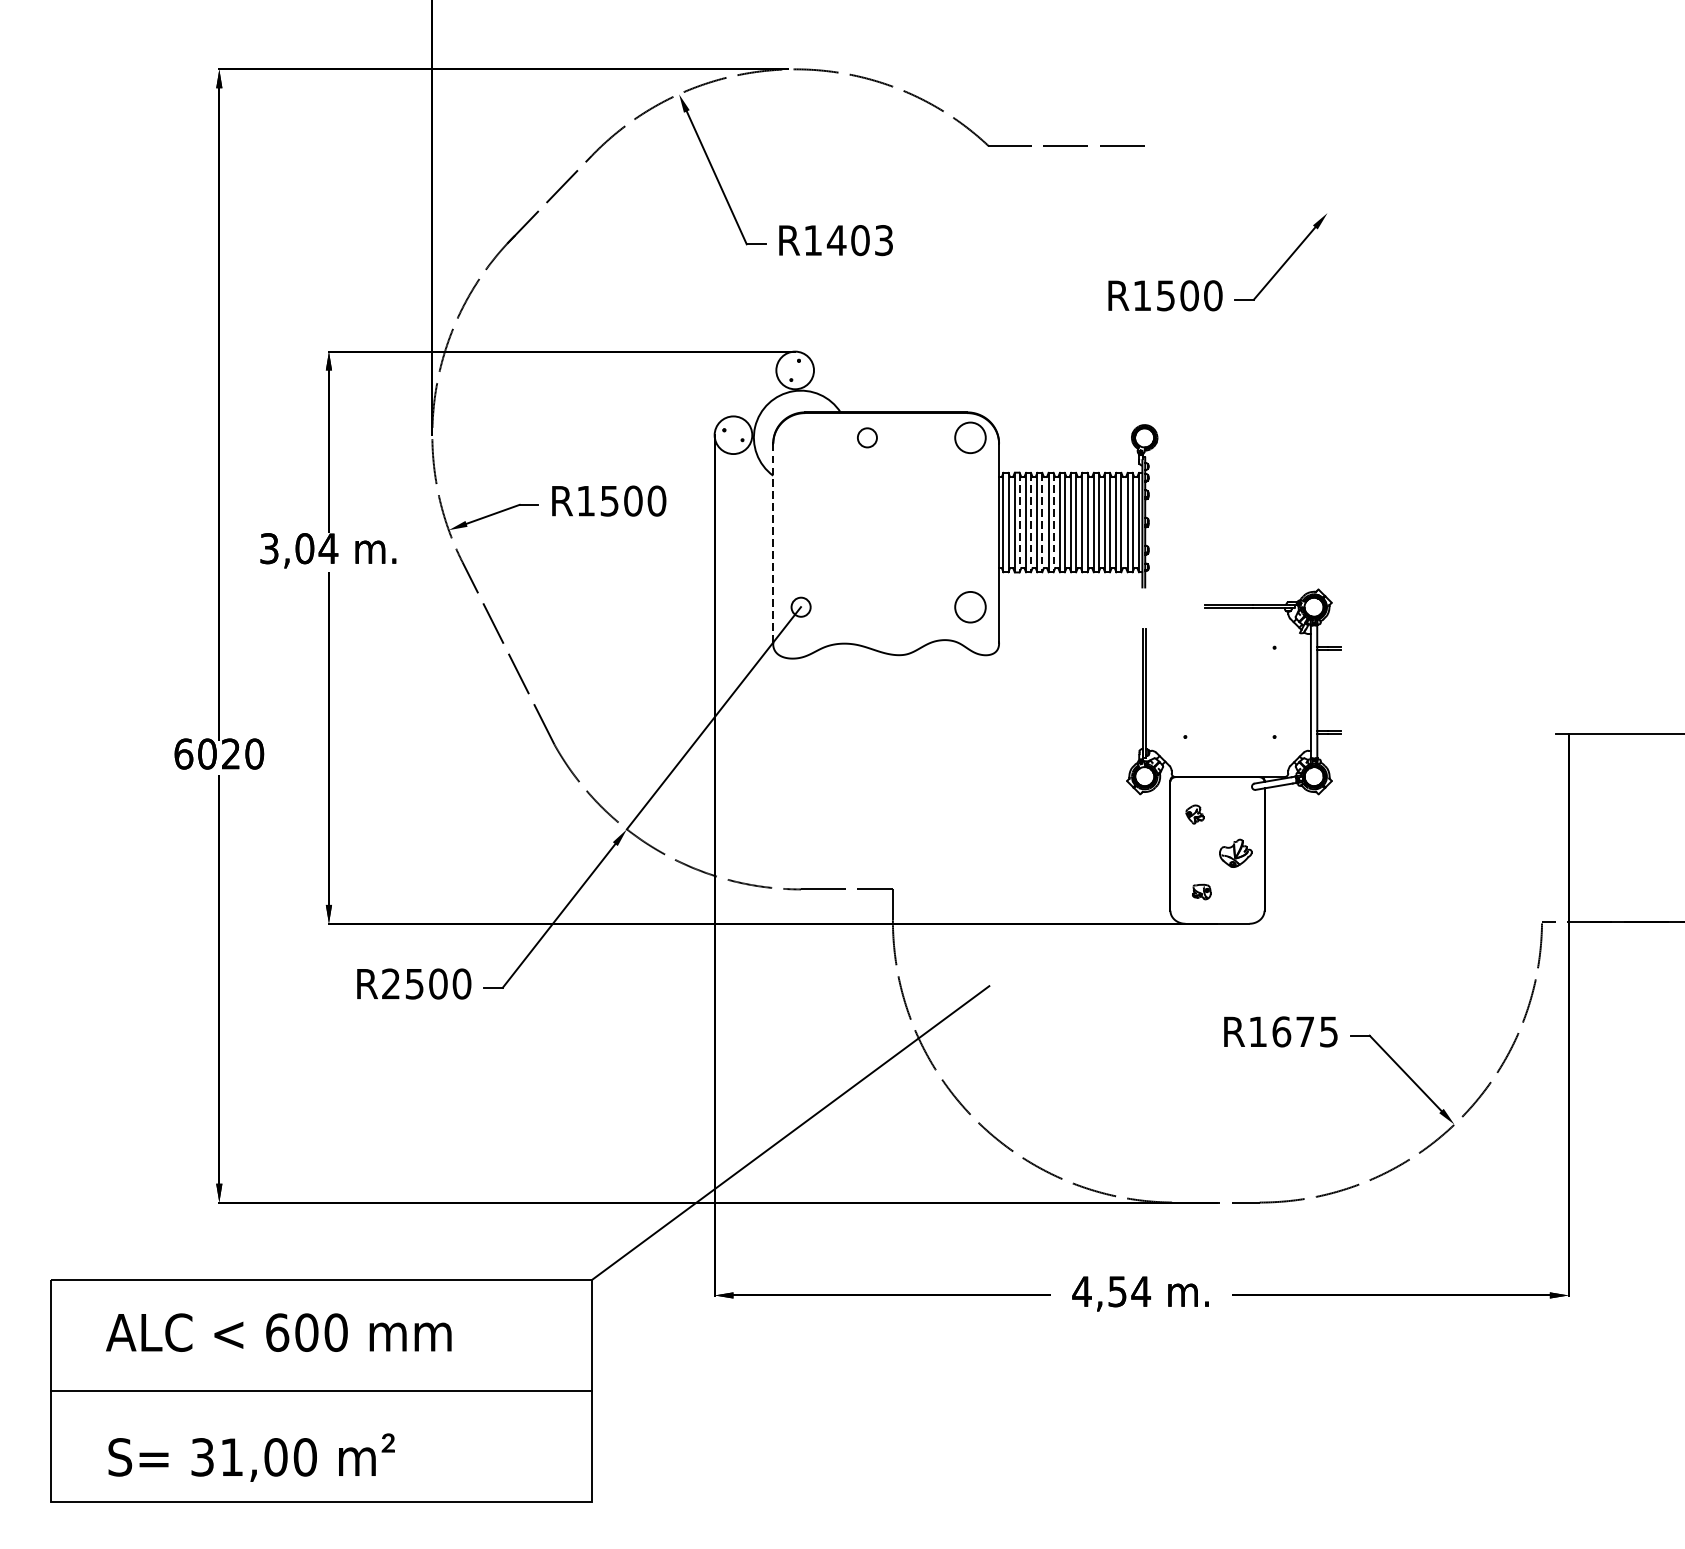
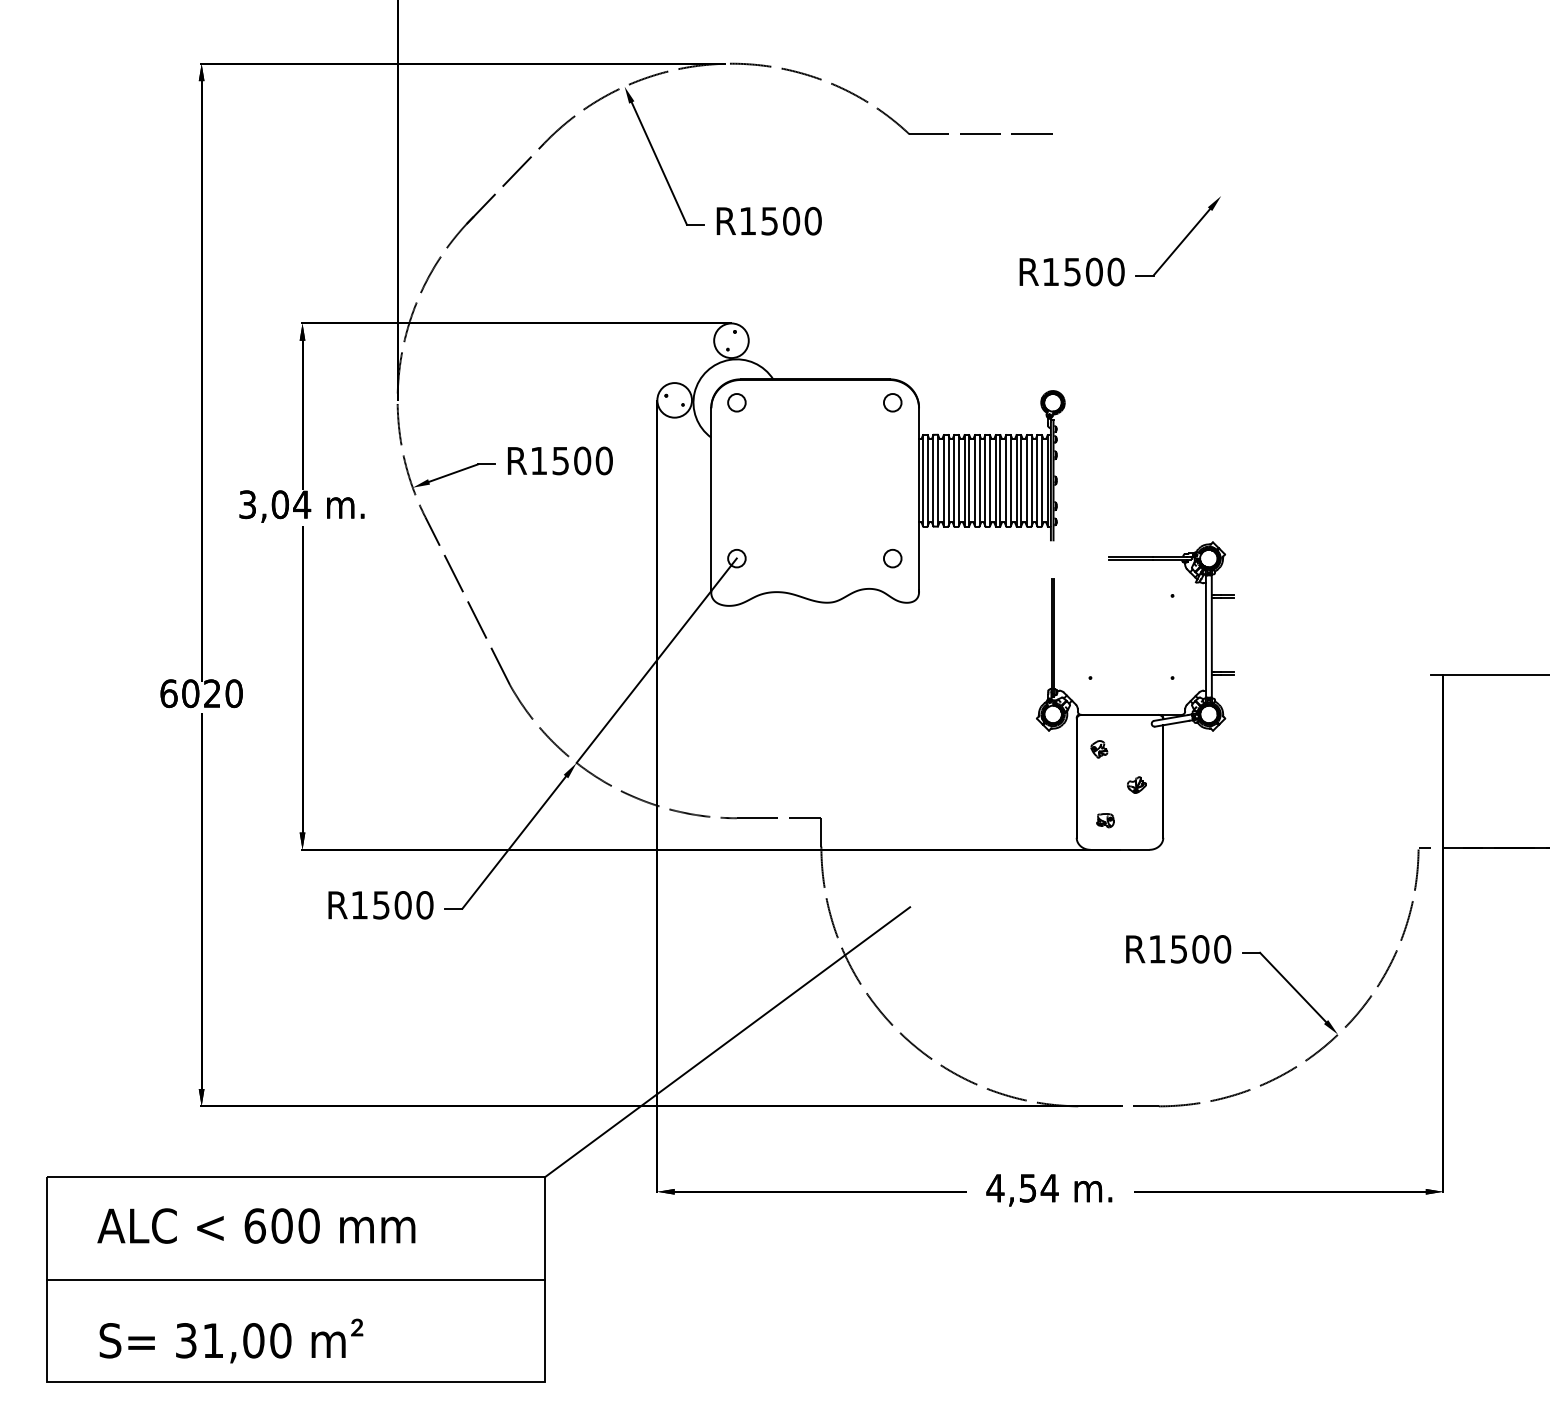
text: (859, 240) -> (790, 221), R1403 -> R1500
circle: (866, 437) -> (736, 402), moved
circle: (970, 437) -> (892, 402), size x0.62
line: (1020, 523) -> (938, 481), dashed -> solid
line: (1031, 523) -> (948, 481), dashed -> solid
line: (1041, 523) -> (958, 481), dashed -> solid
line: (1053, 523) -> (969, 481), dashed -> solid
line: (773, 542) -> (711, 499), dashed -> solid
circle: (970, 607) -> (892, 558), size x0.62
part: (1235, 852) -> (1136, 784), size x0.62
text: (390, 984) -> (359, 905), R2500 -> R1500
text: (1304, 1032) -> (1200, 949), R1675 -> R1500

